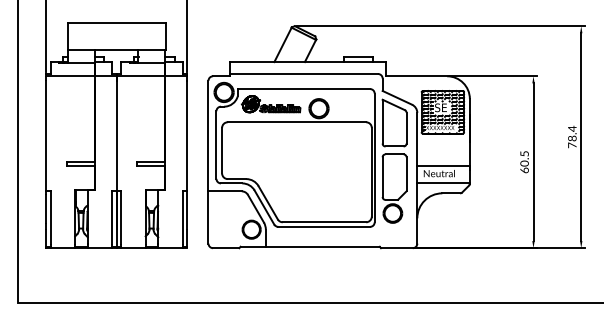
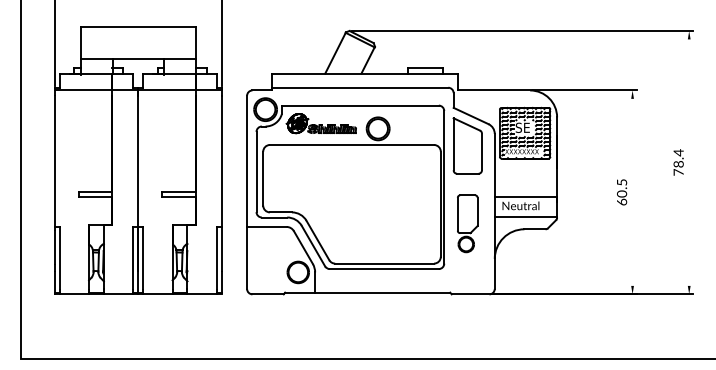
line: (581, 137) -> (689, 162), removed
line: (533, 161) -> (632, 191), removed
part: (394, 188) -> (467, 223), size x0.7

